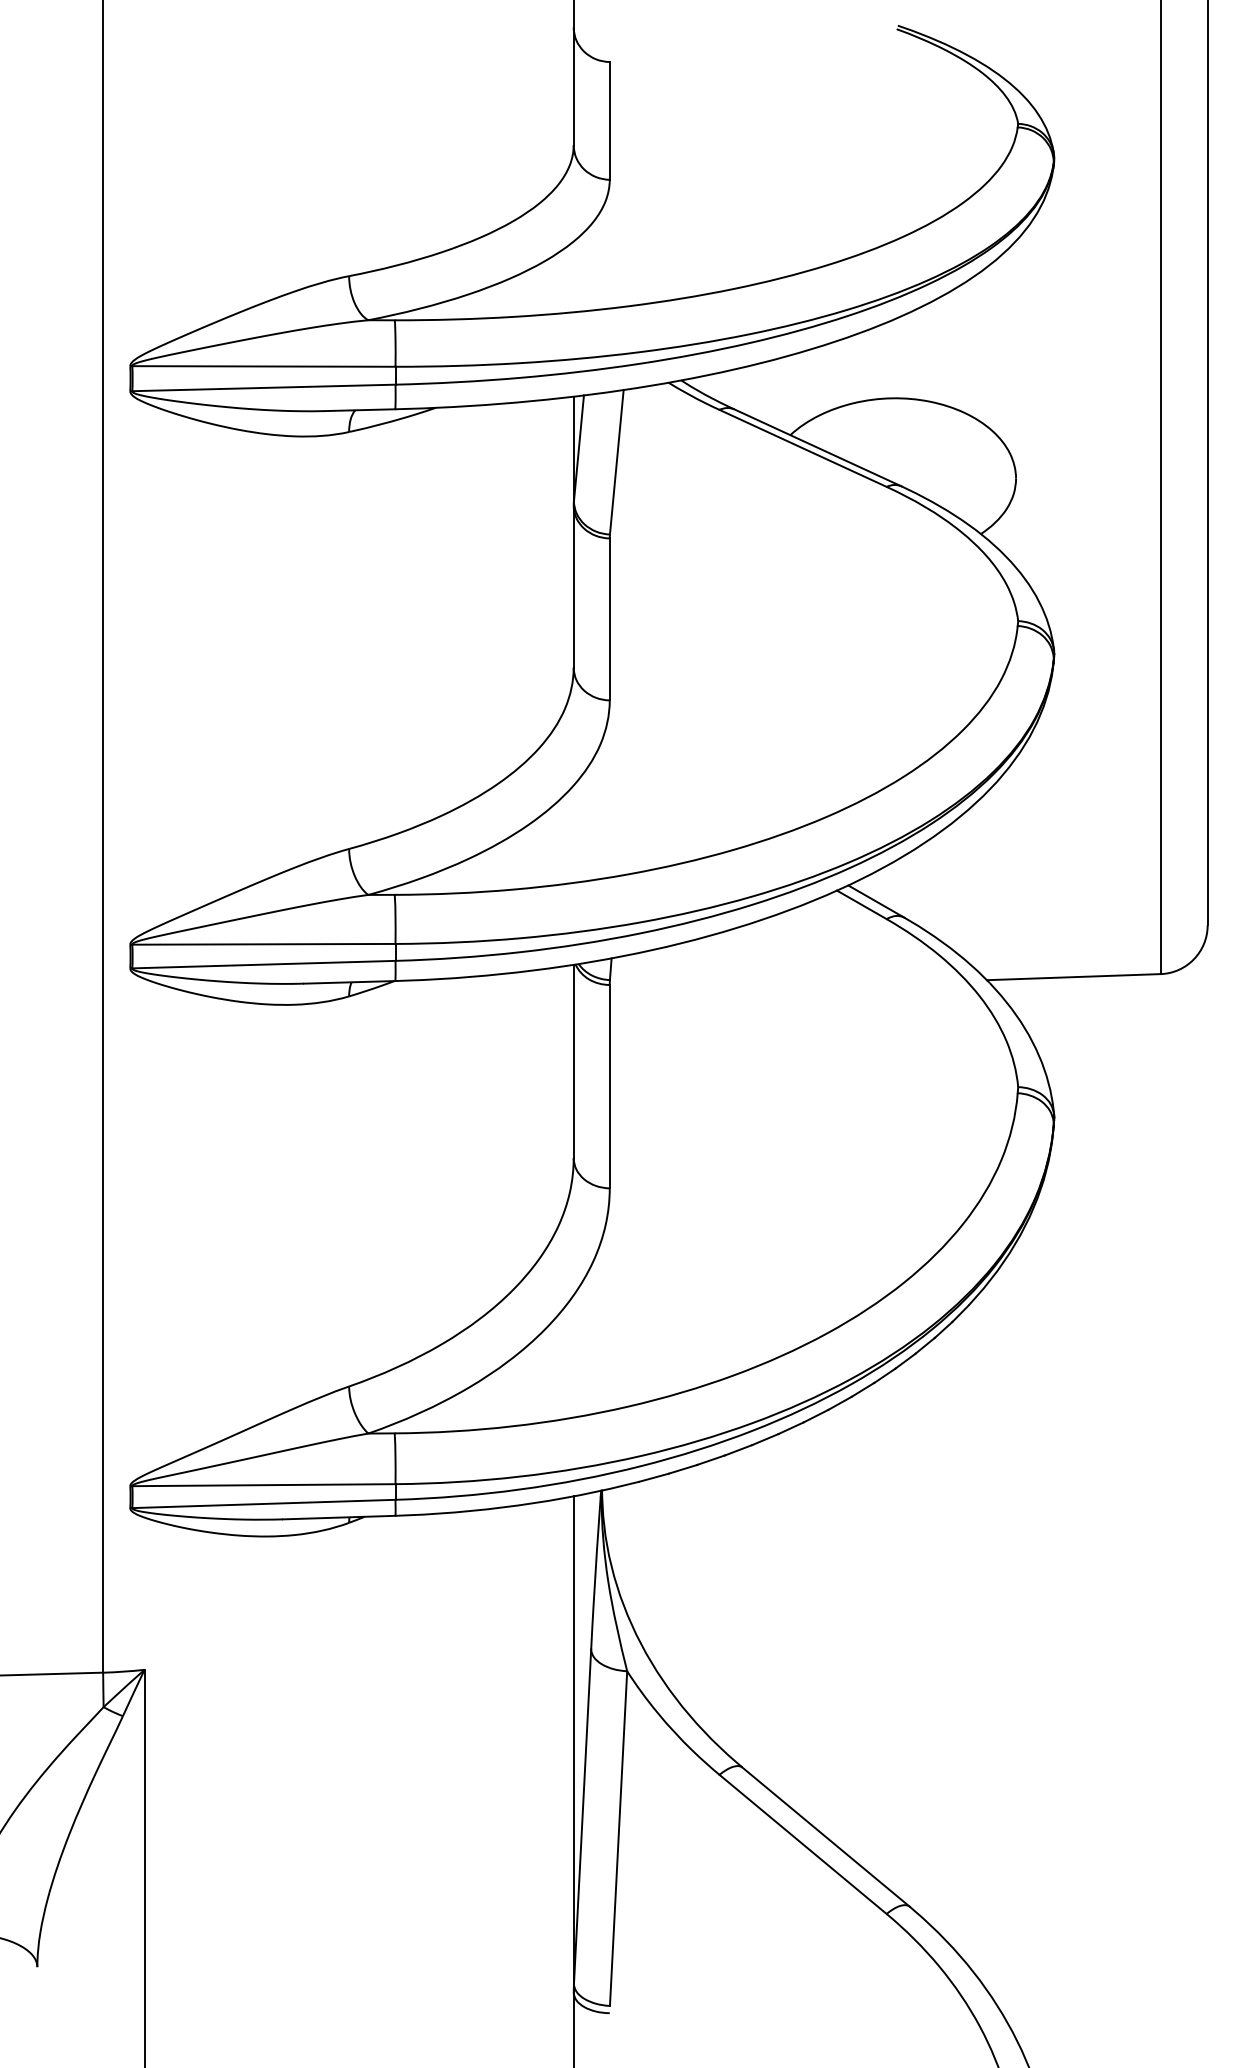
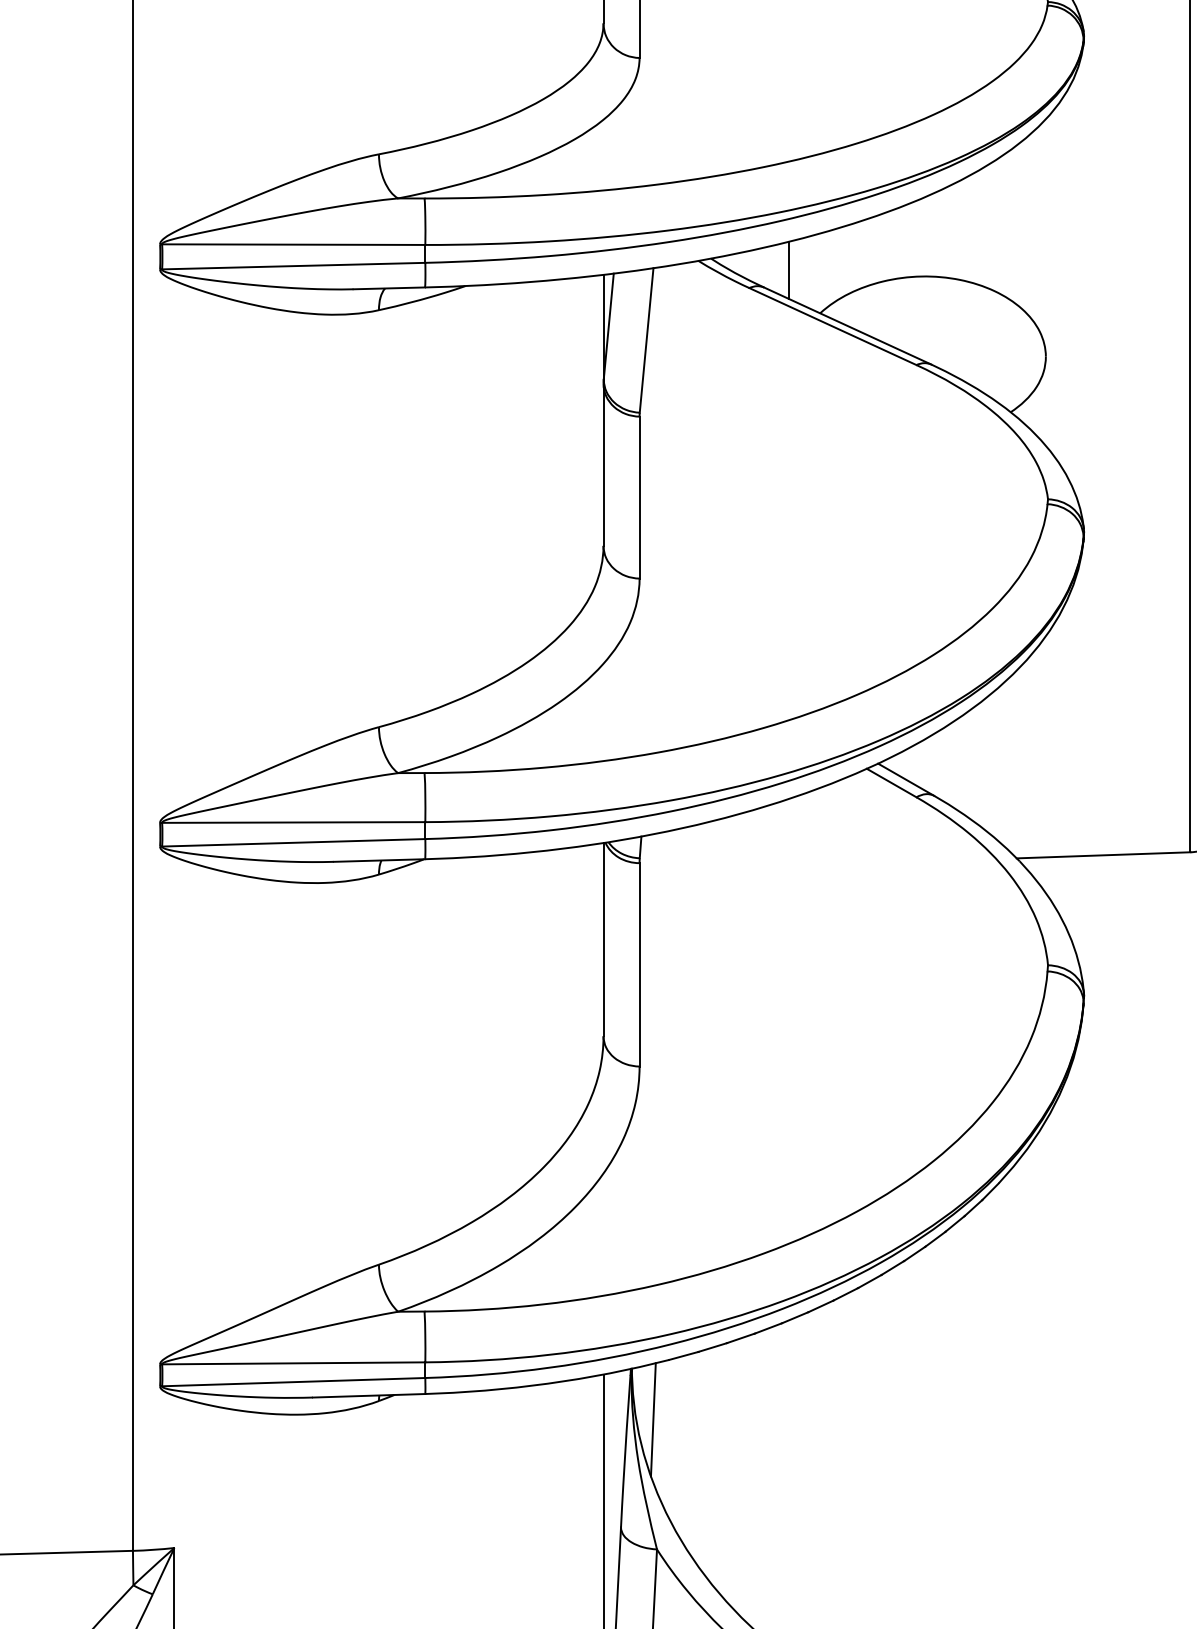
line: (759, 392) -> (789, 270), added
line: (623, 1541) -> (653, 1419), added

